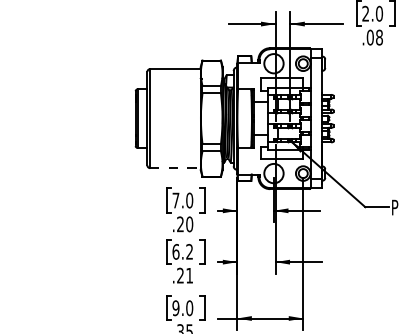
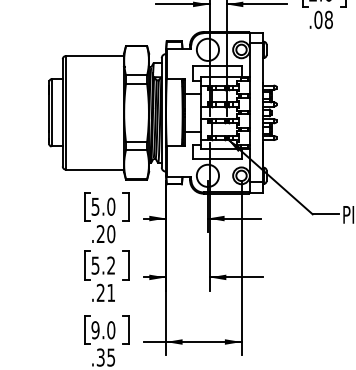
line: (175, 168) -> (95, 170), dashed -> solid
text: (175, 200) -> (95, 206), 7.0 -> 5.0
text: (175, 251) -> (95, 265), 6.2 -> 5.2

